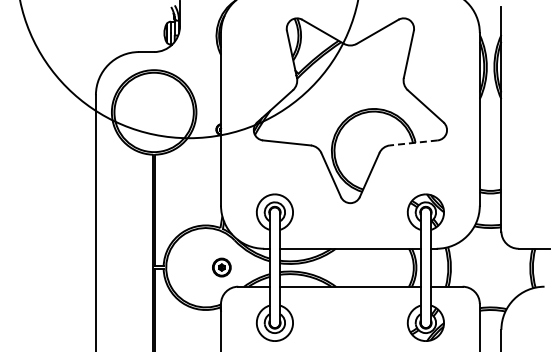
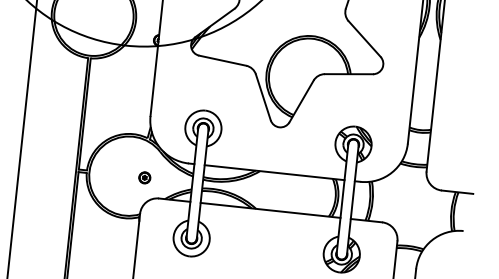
line: (413, 142) -> (348, 73), dashed -> solid
part: (221, 267) -> (144, 177), size x0.62

